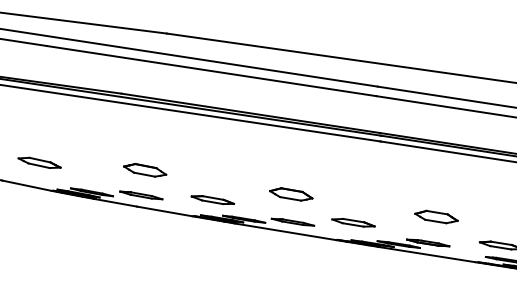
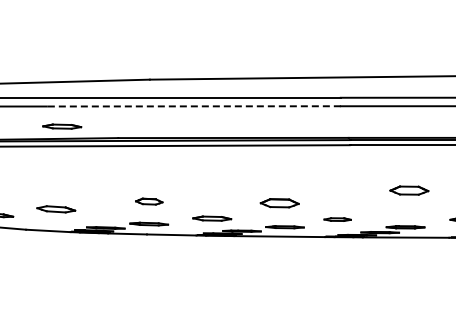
part: (60, 71) -> (62, 126), added
line: (211, 71) -> (193, 106), solid -> dashed
part: (145, 170) -> (149, 201), size x0.7
part: (436, 216) -> (409, 190), moved
part: (353, 222) -> (337, 219), size x0.7

